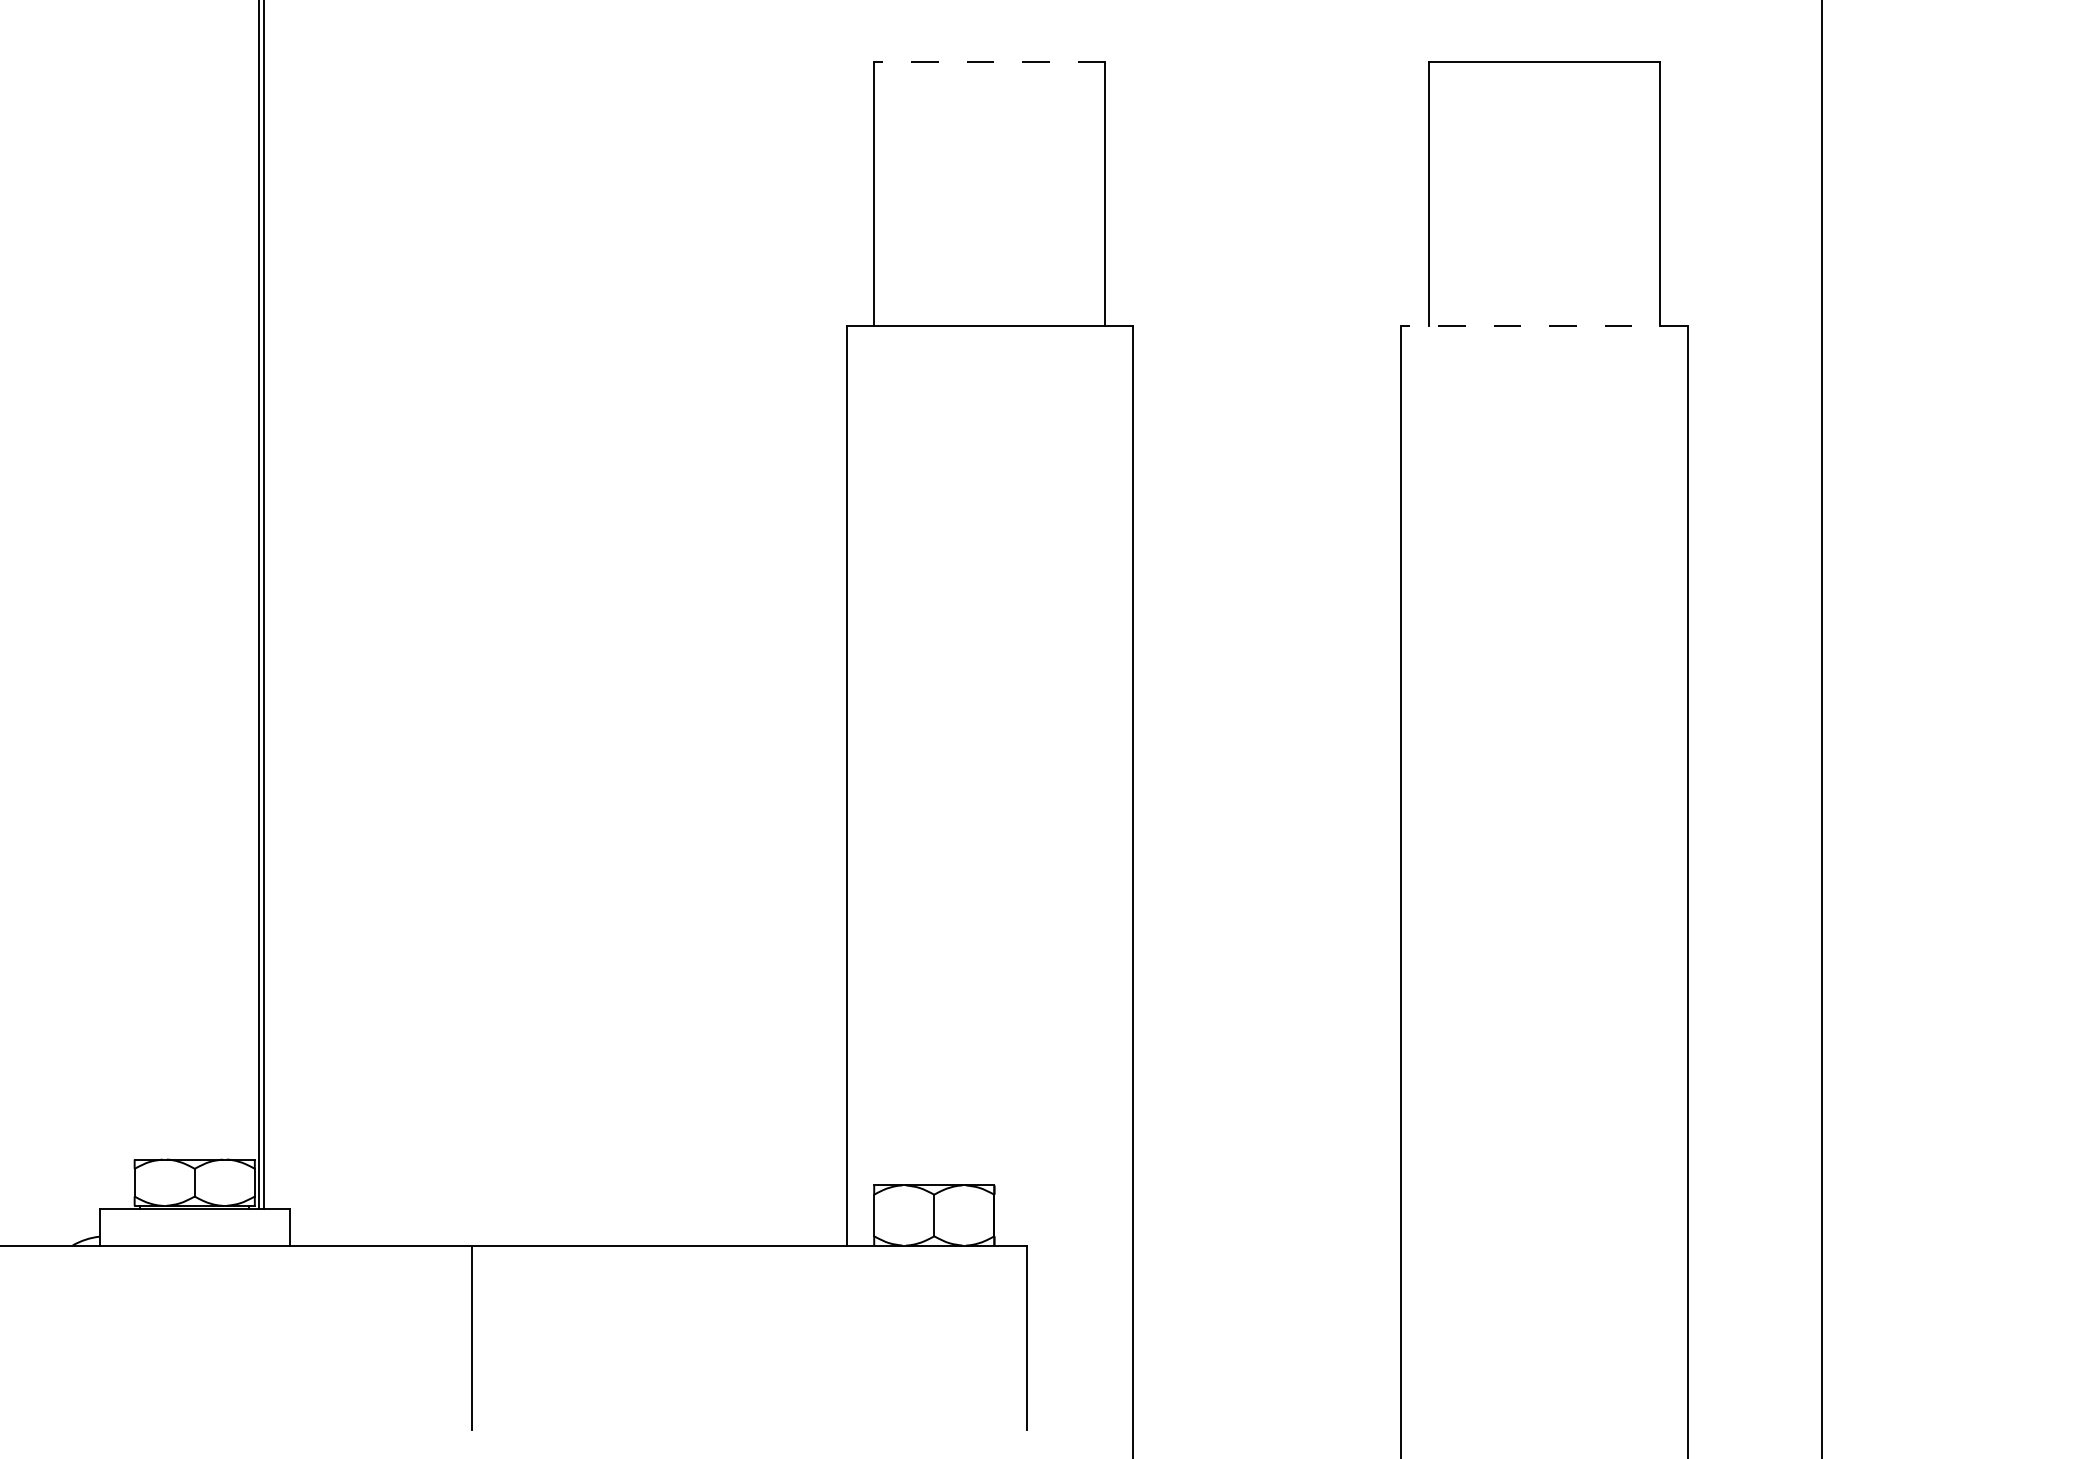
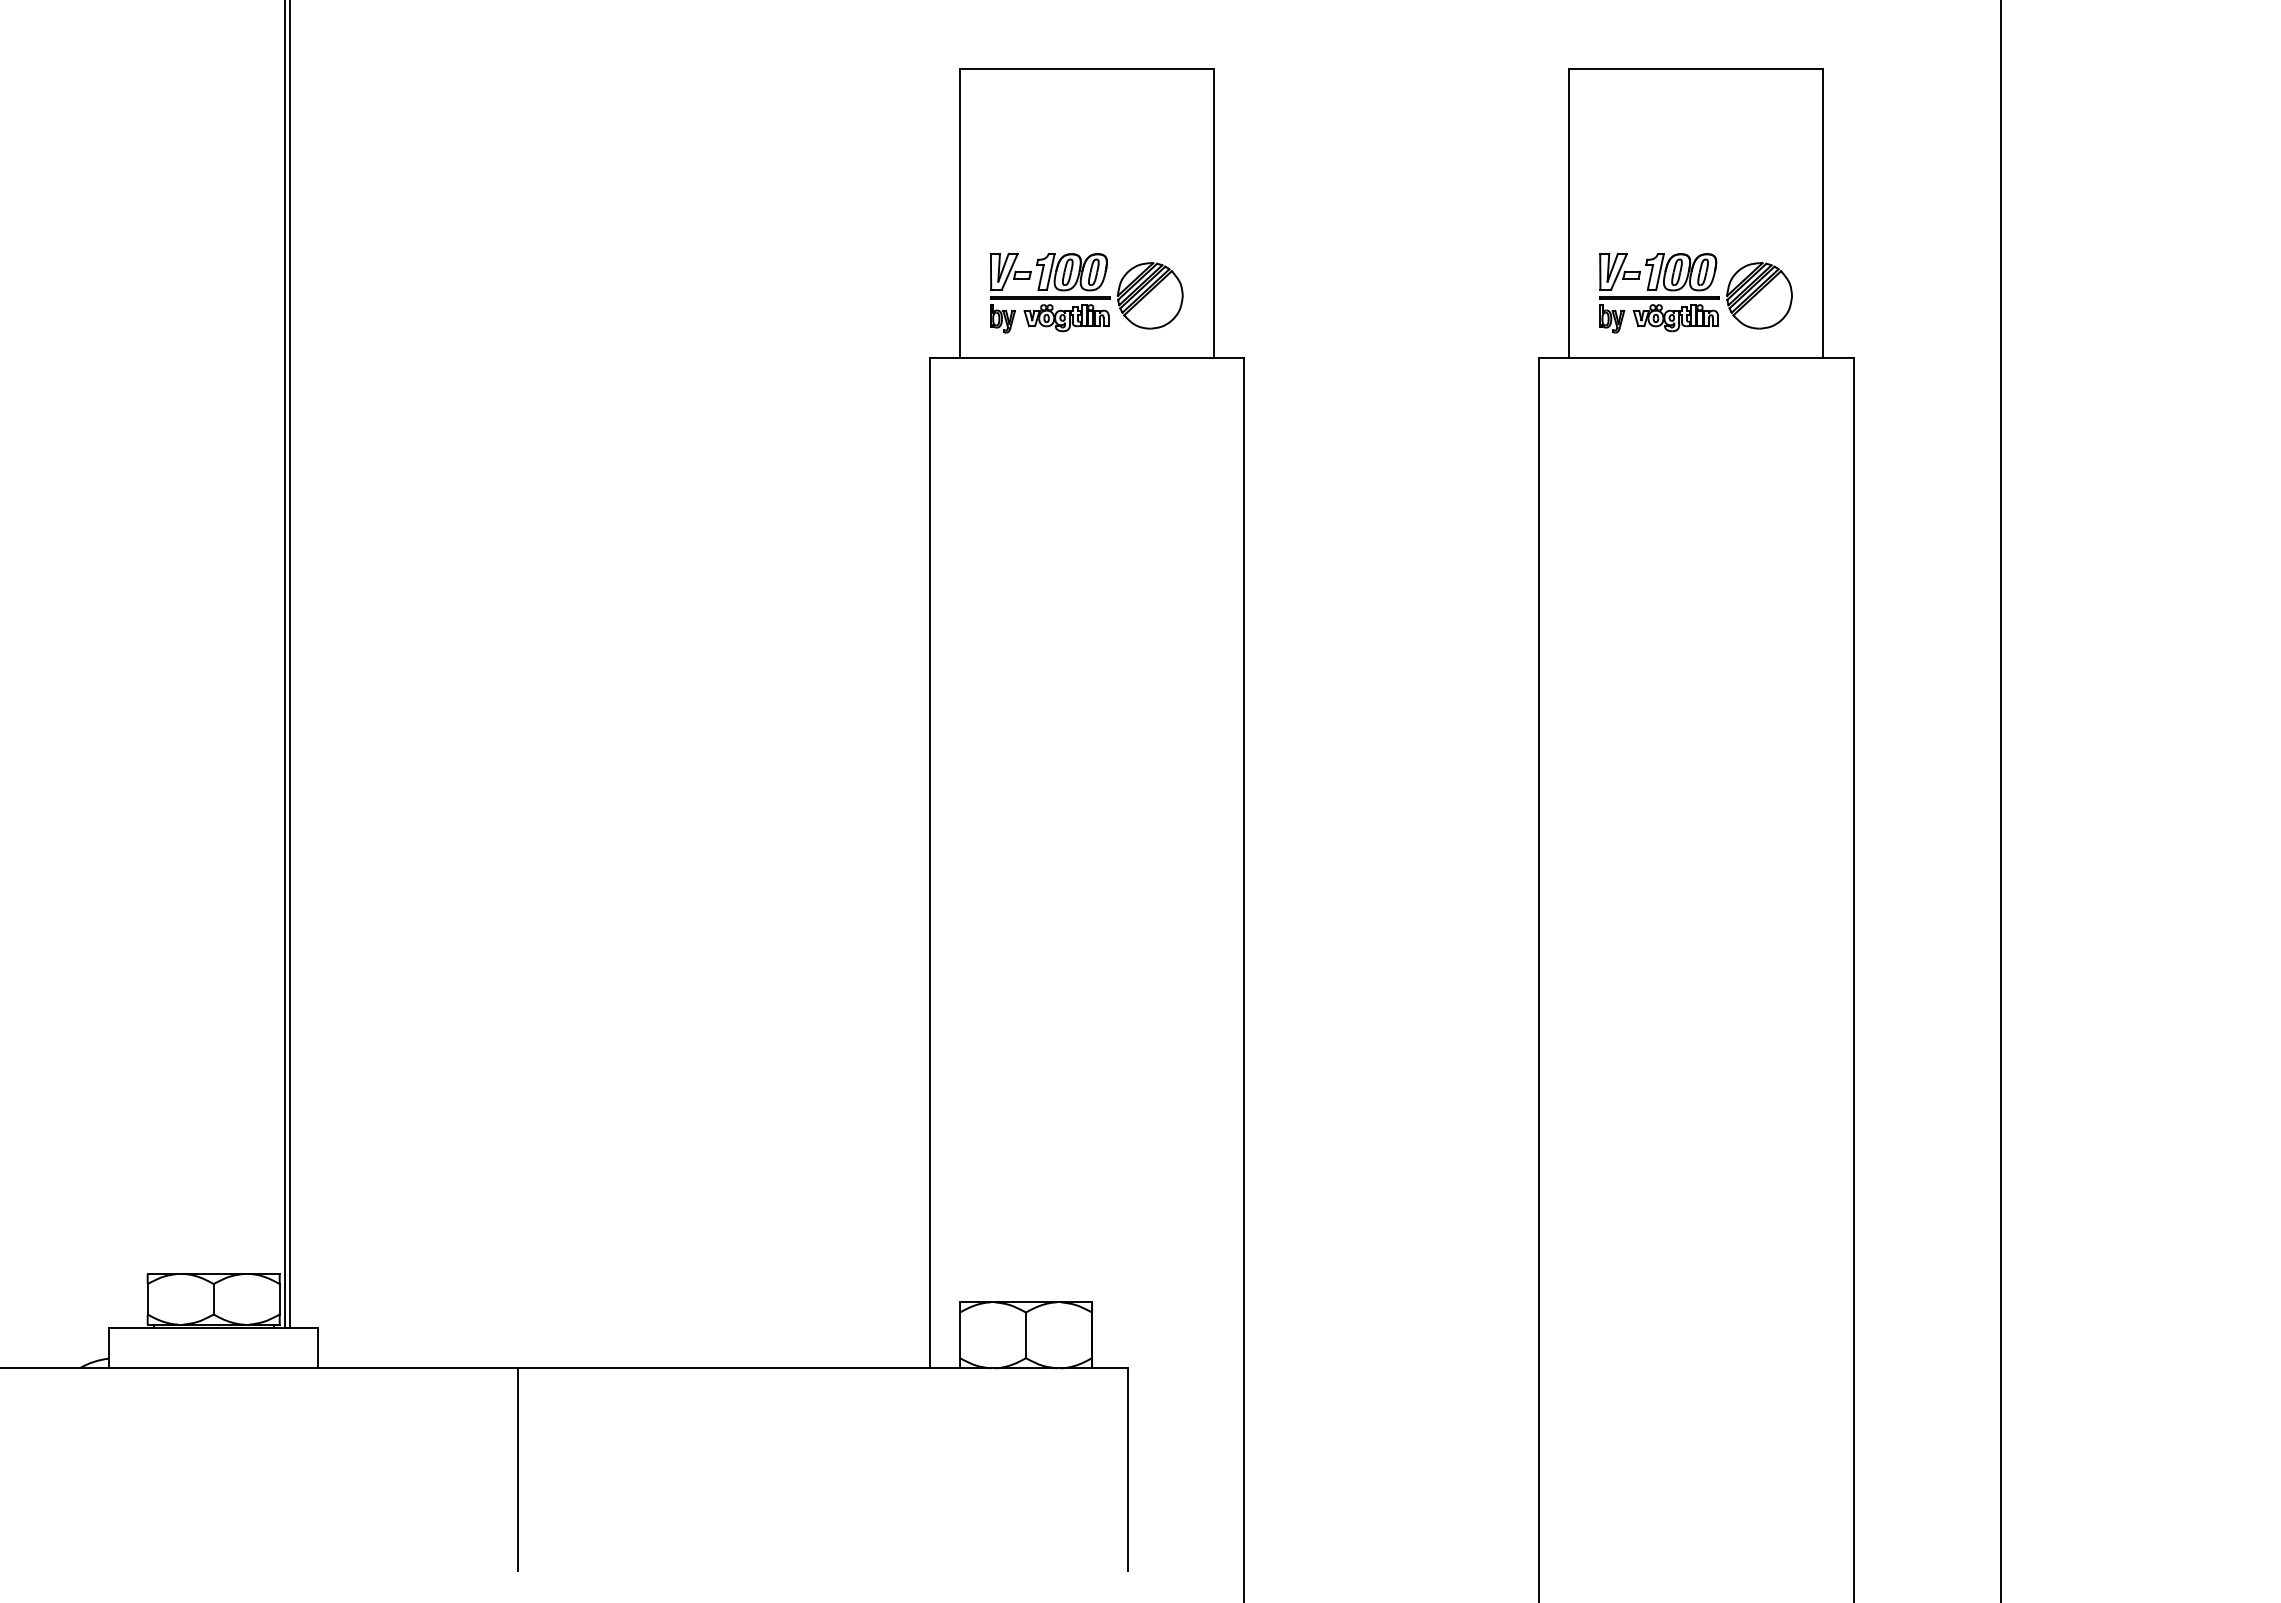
line: (989, 62) -> (1086, 68), dashed -> solid
part: (989, 266) -> (1086, 292), added
part: (1543, 266) -> (1695, 292), added
line: (1543, 325) -> (1695, 357), dashed -> solid

